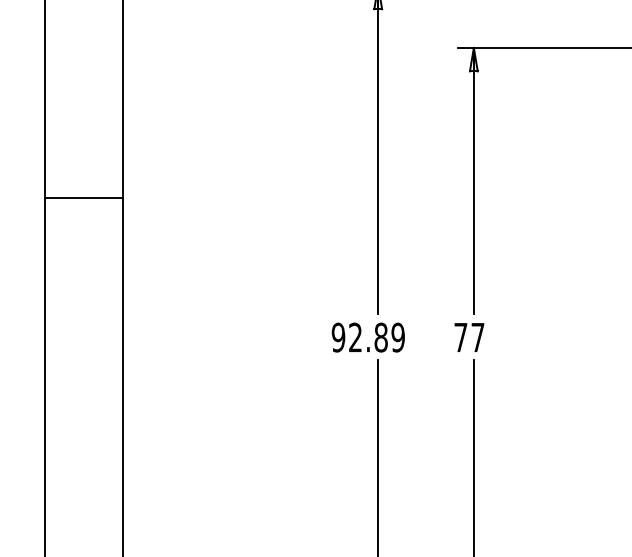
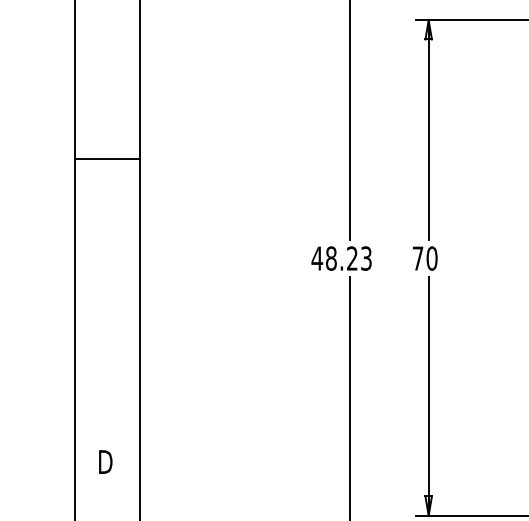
line: (83, 197) -> (107, 159), moved
text: (367, 337) -> (341, 258), 92.89 -> 48.23
text: (477, 337) -> (431, 258), 77 -> 70

